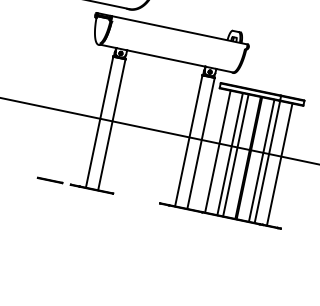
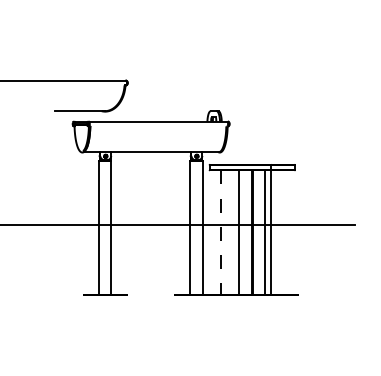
line: (217, 152) -> (220, 233), solid -> dashed
line: (230, 154) -> (233, 232), removed
line: (279, 164) -> (283, 232), removed
line: (50, 179) -> (62, 294), removed

